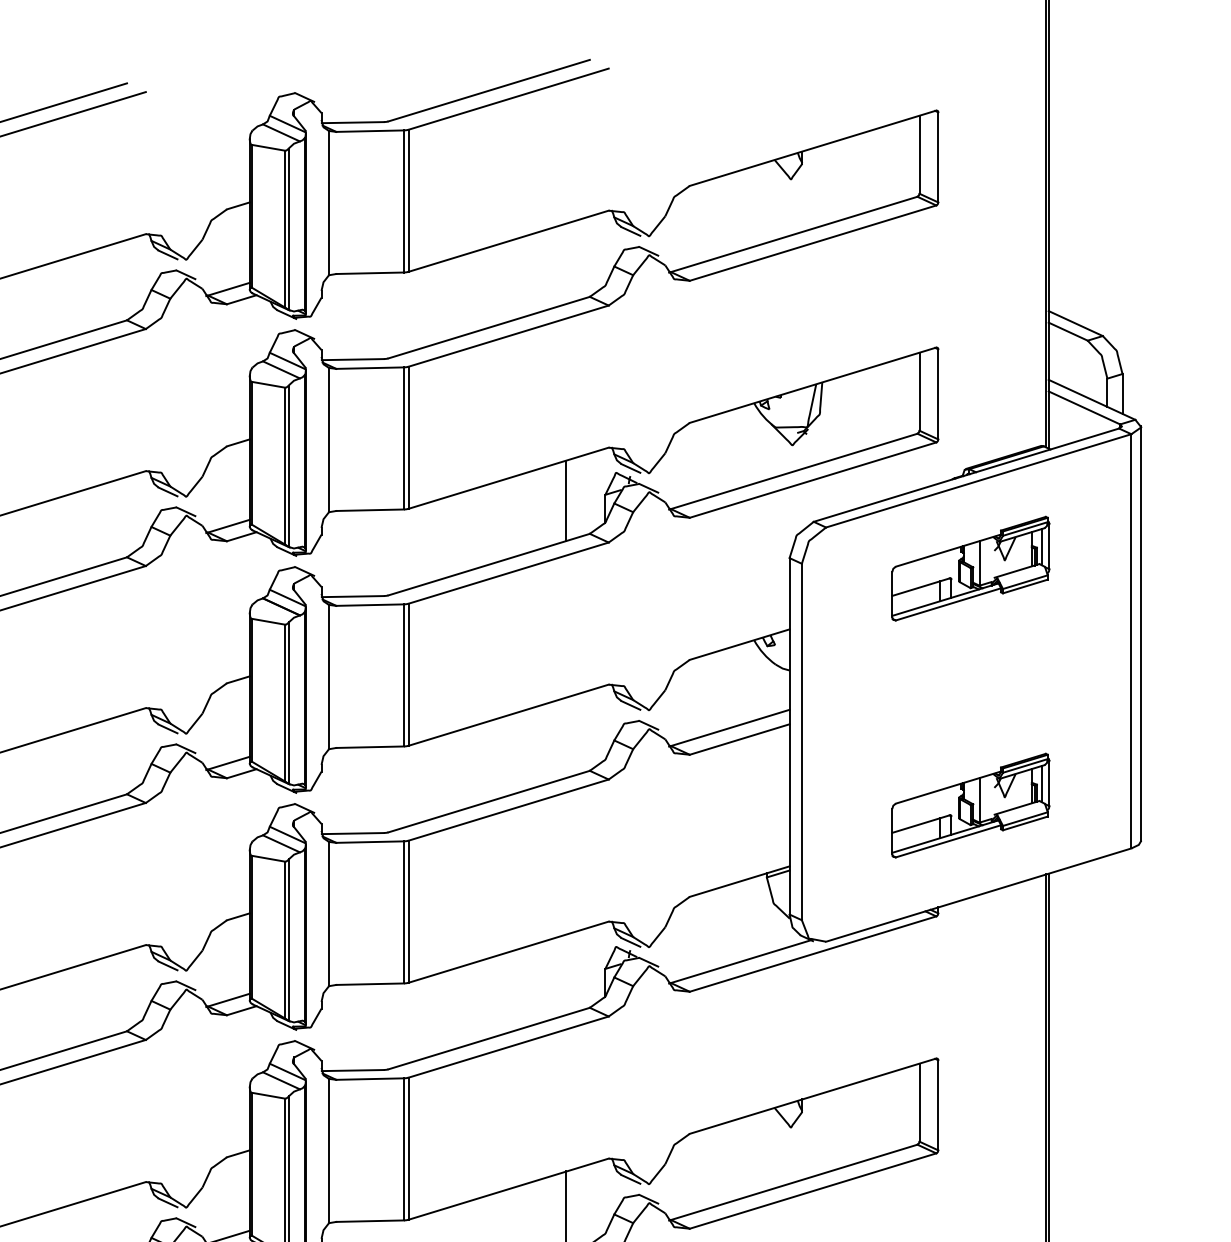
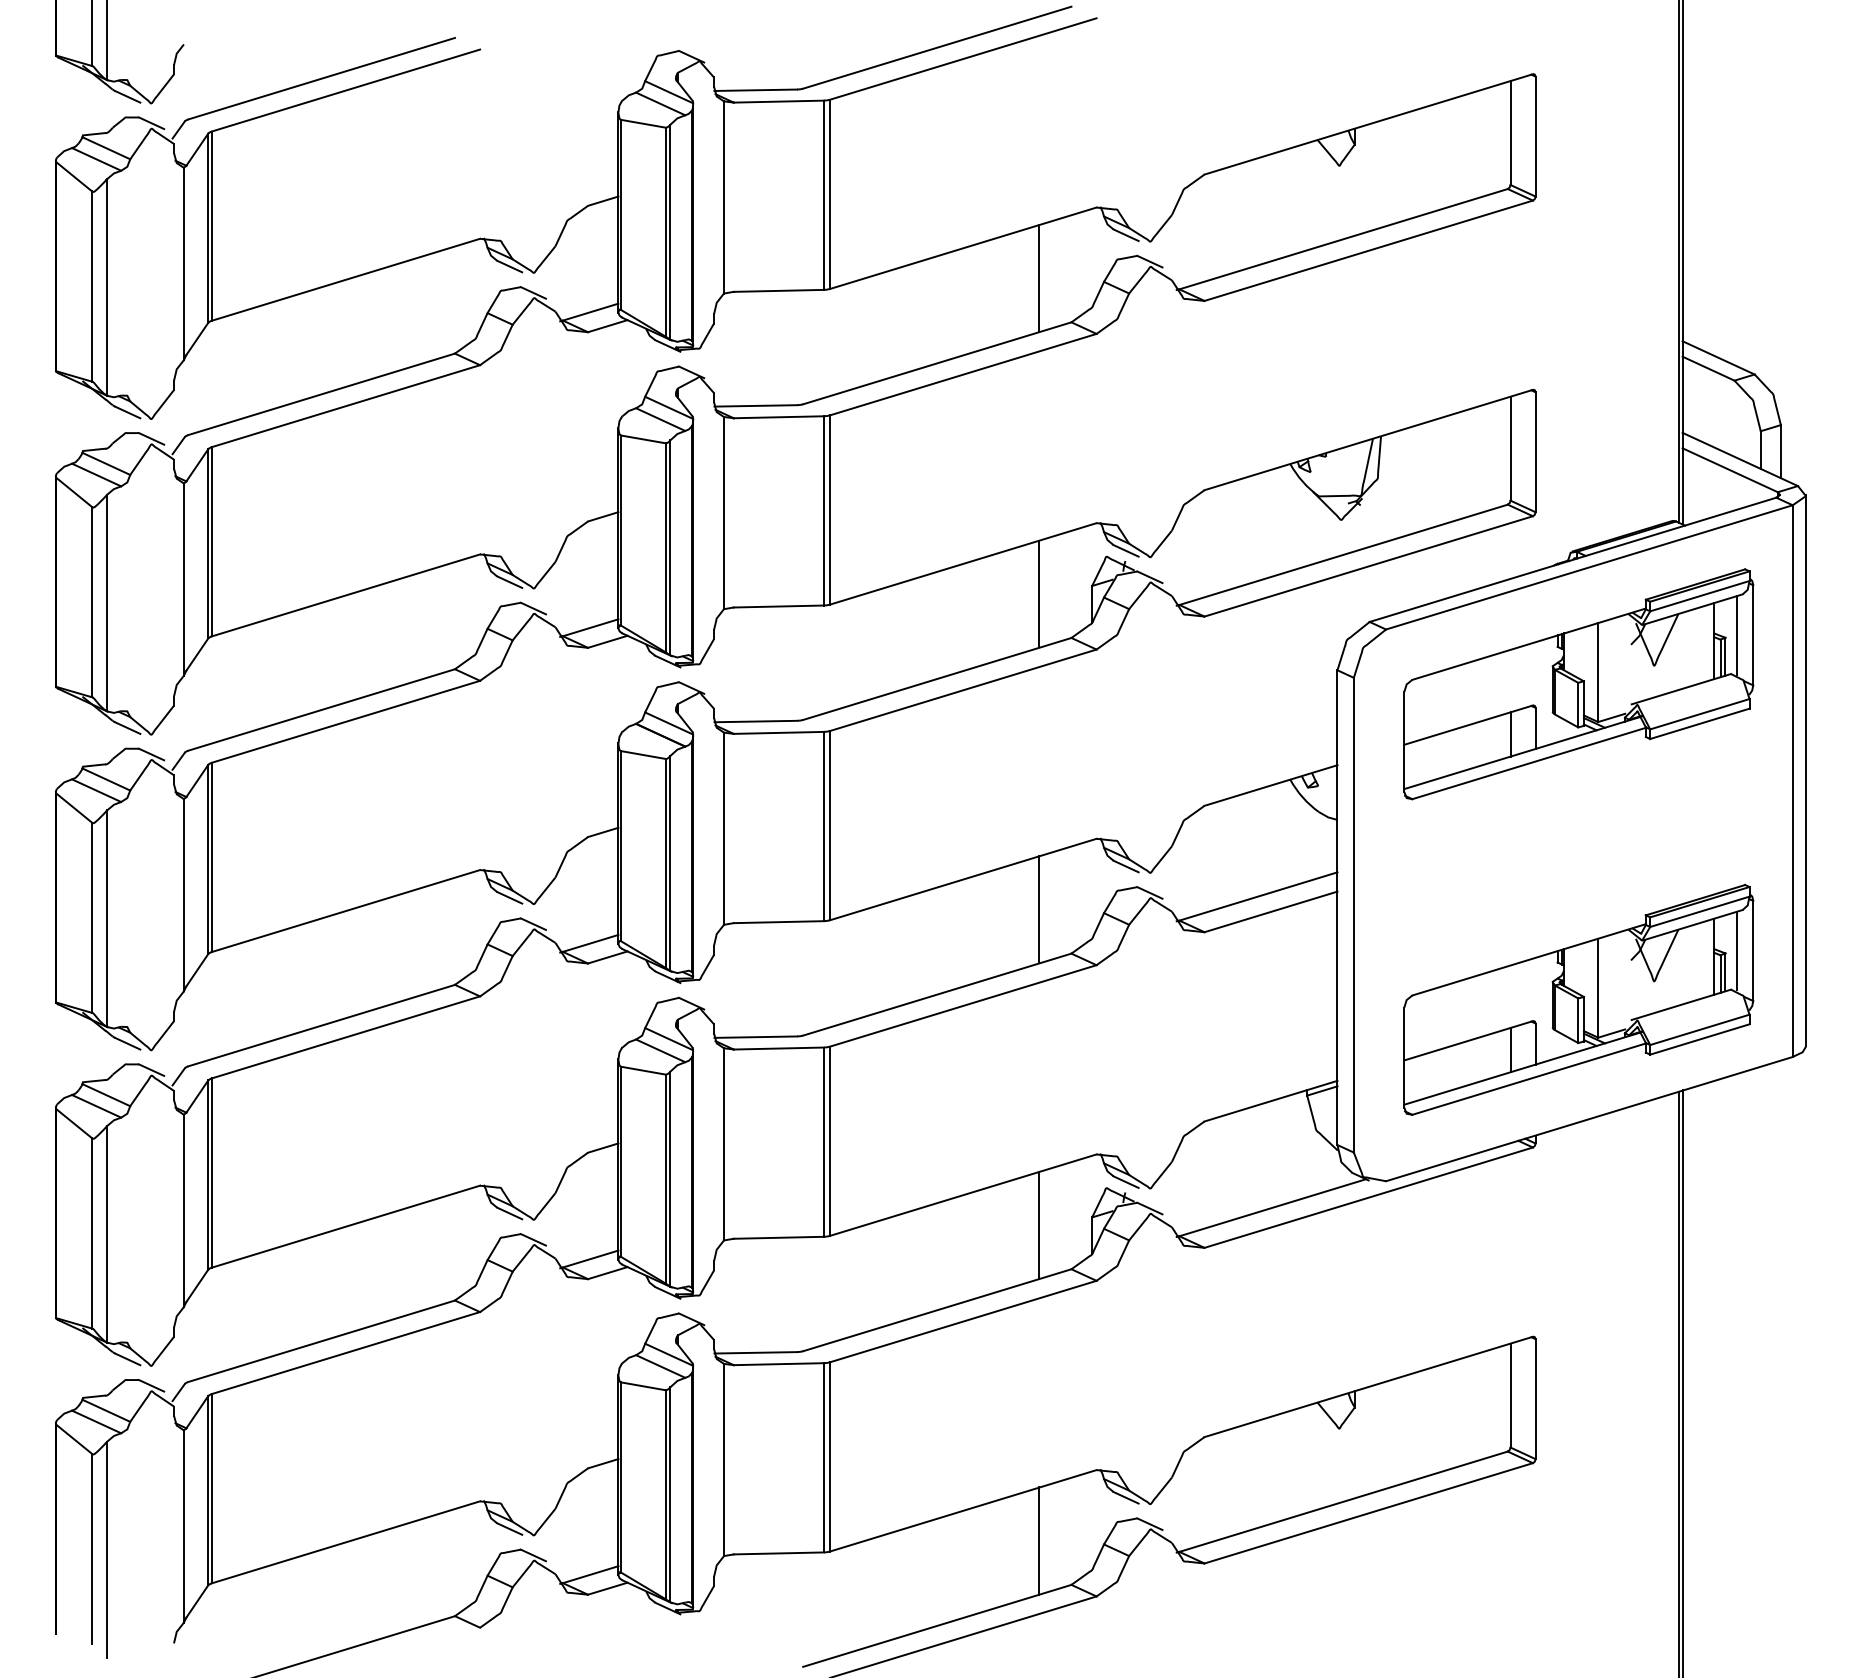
line: (565, 263) -> (1039, 278), added
part: (970, 568) -> (1578, 684), size x1.67
line: (565, 737) -> (1039, 909), added
part: (970, 805) -> (1578, 999), size x1.67
line: (565, 974) -> (1039, 1224), added

